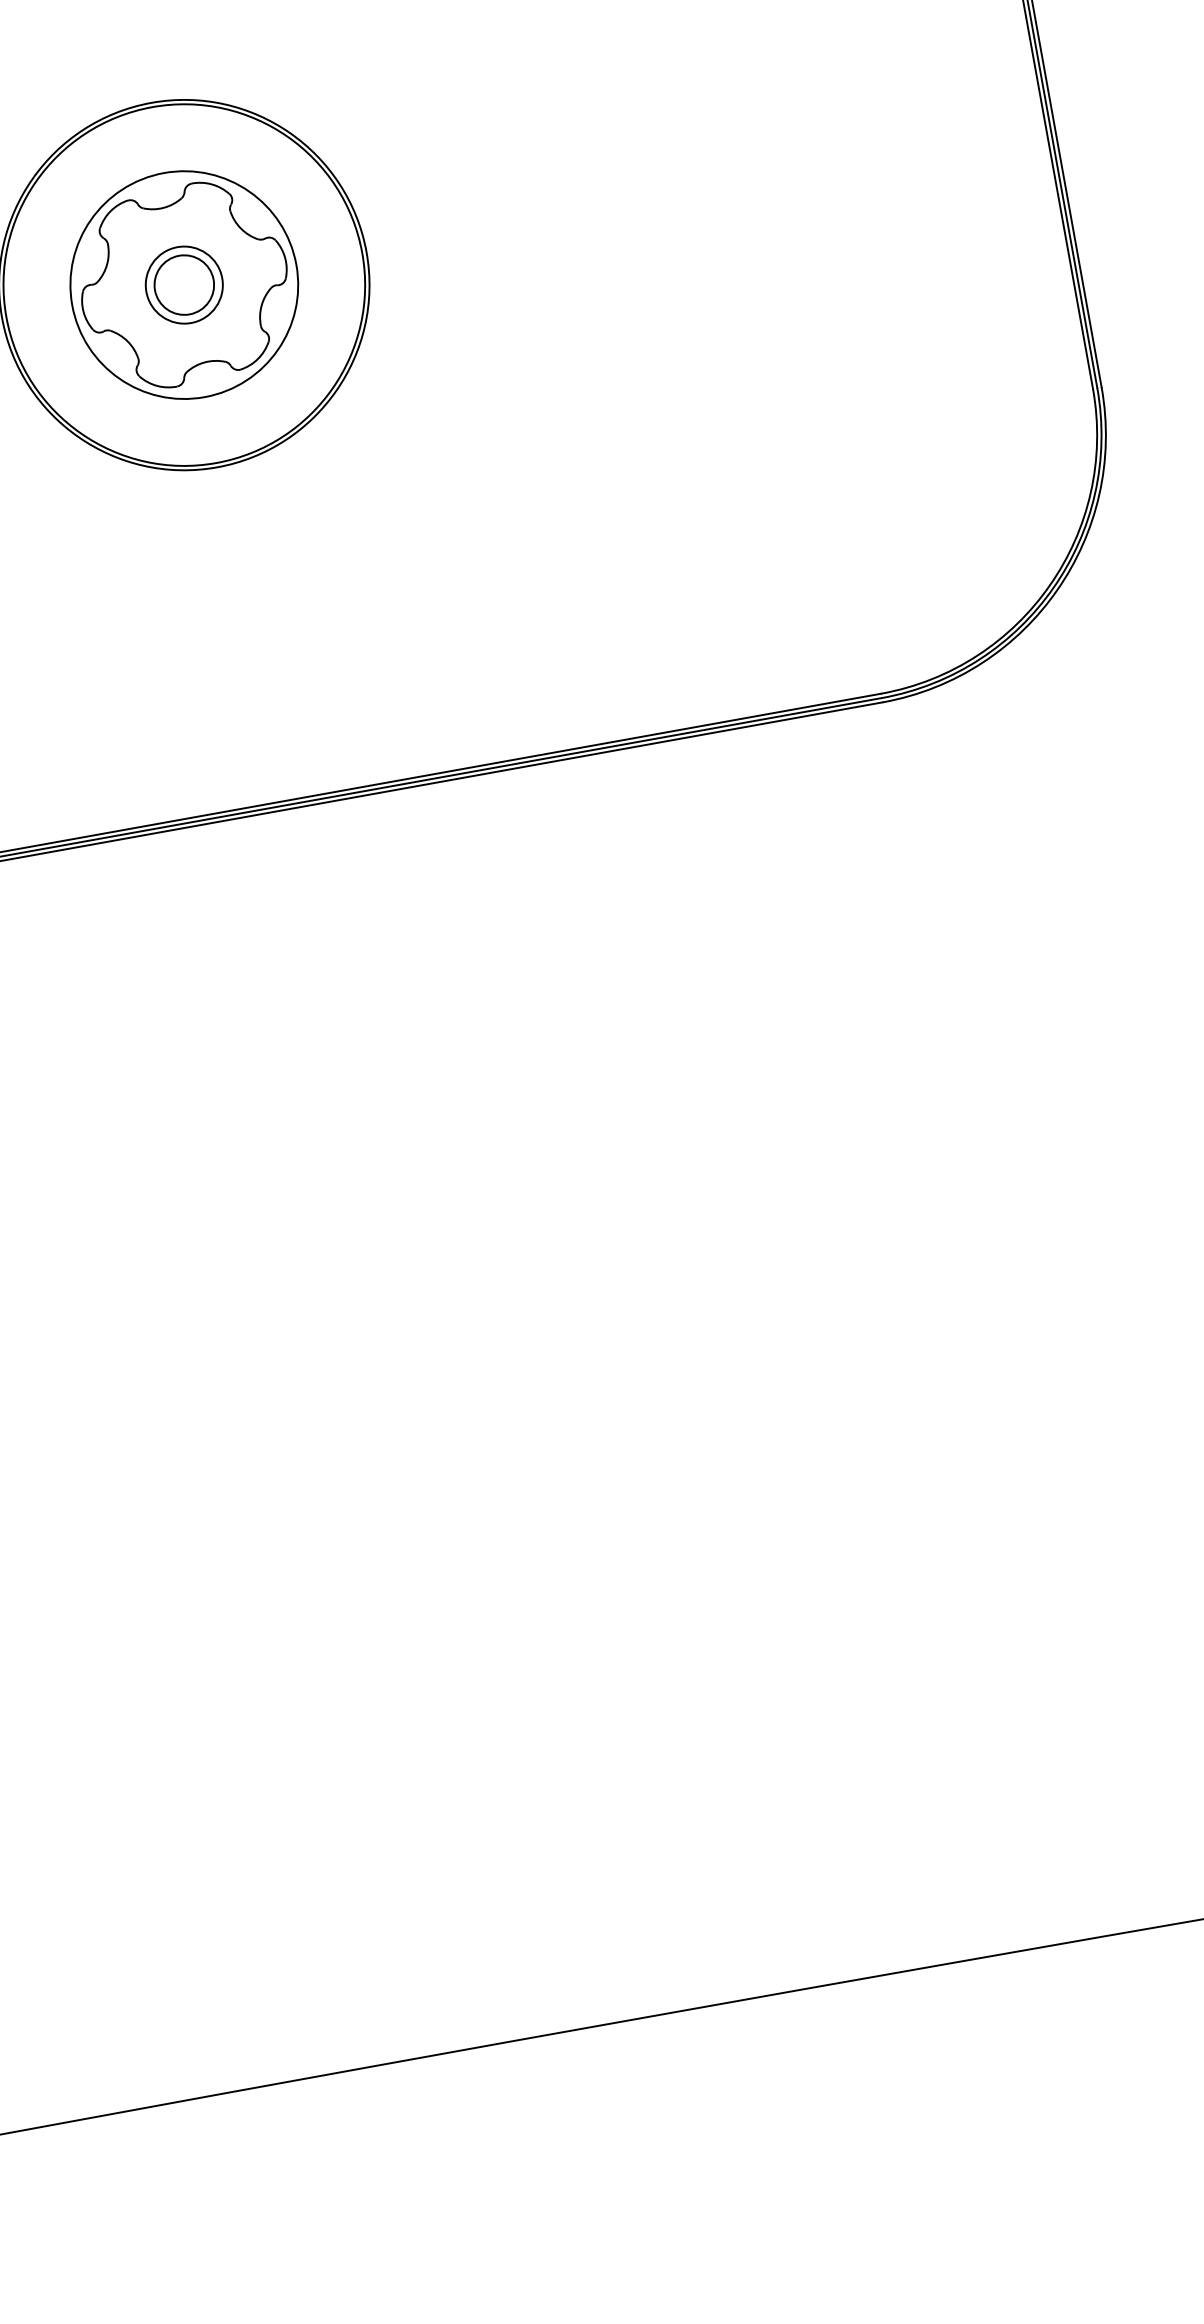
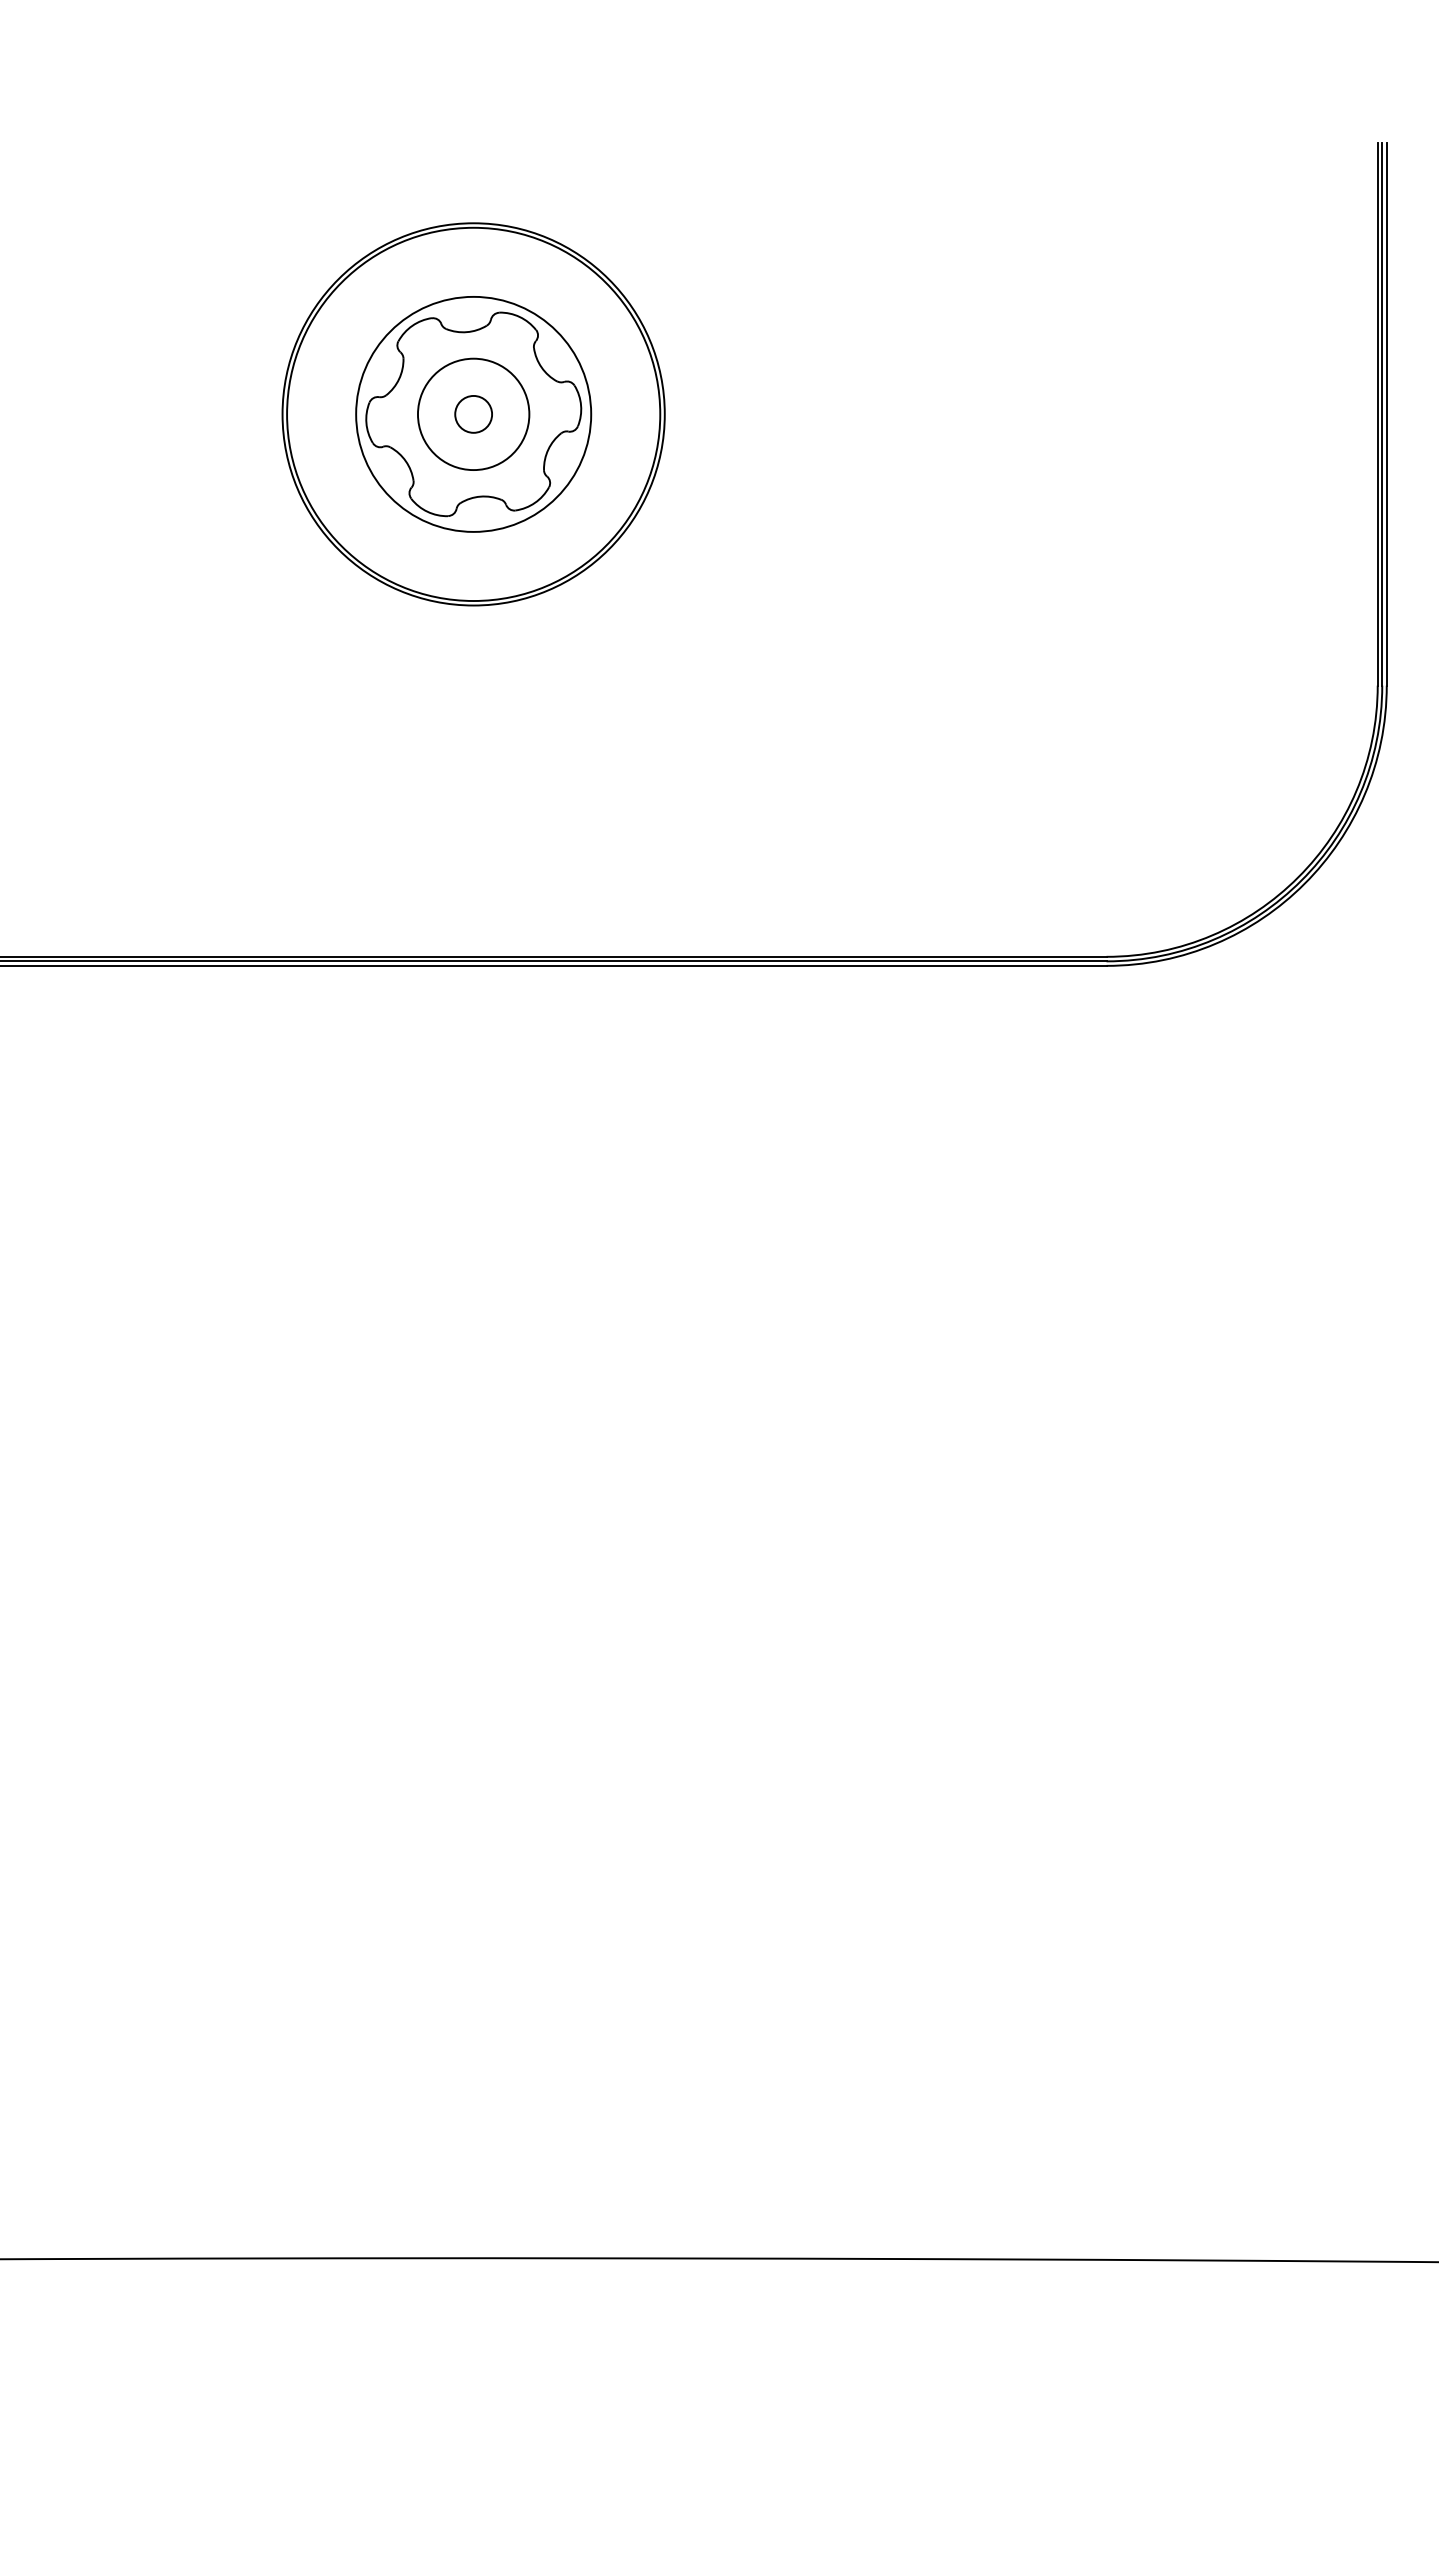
circle: (184, 285) -> (473, 414), size x0.6
circle: (184, 285) -> (473, 414), size x1.4

